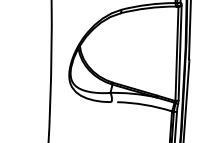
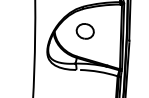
part: (123, 45) -> (84, 31), added

